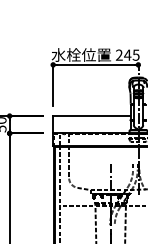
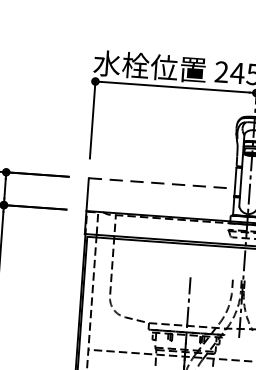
line: (92, 116) -> (162, 184), solid -> dashed

